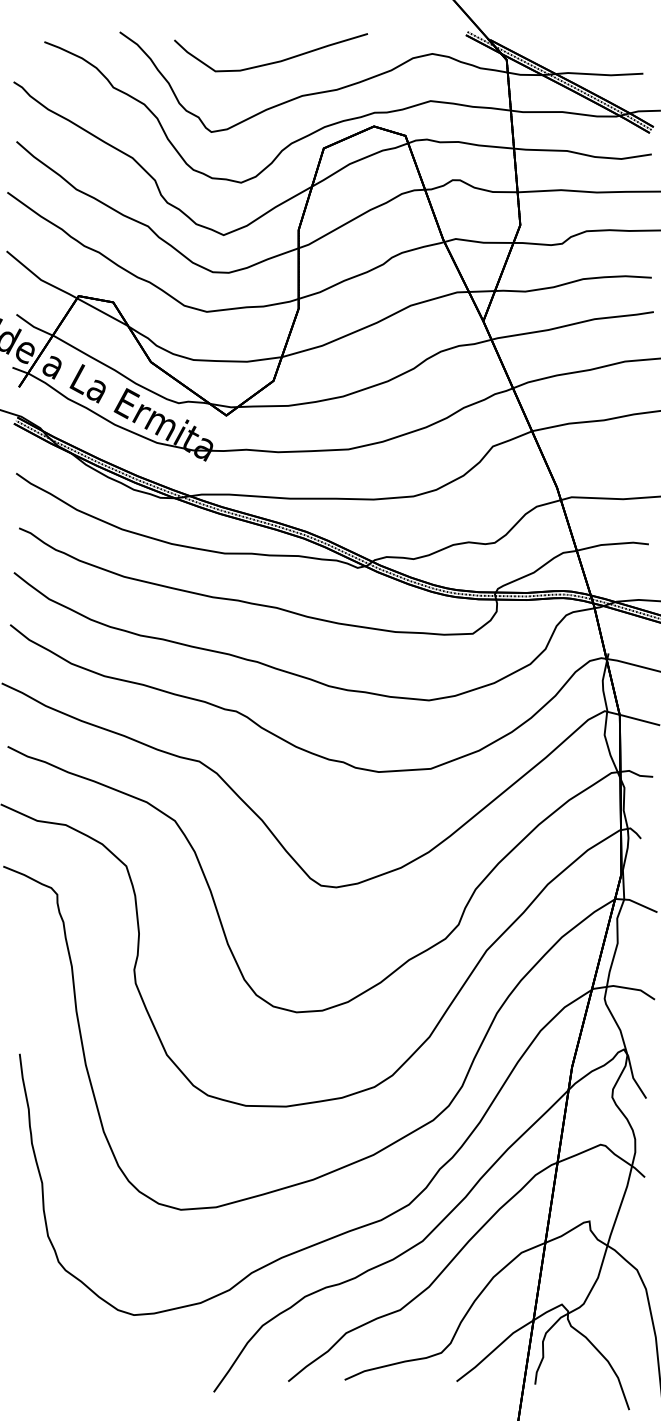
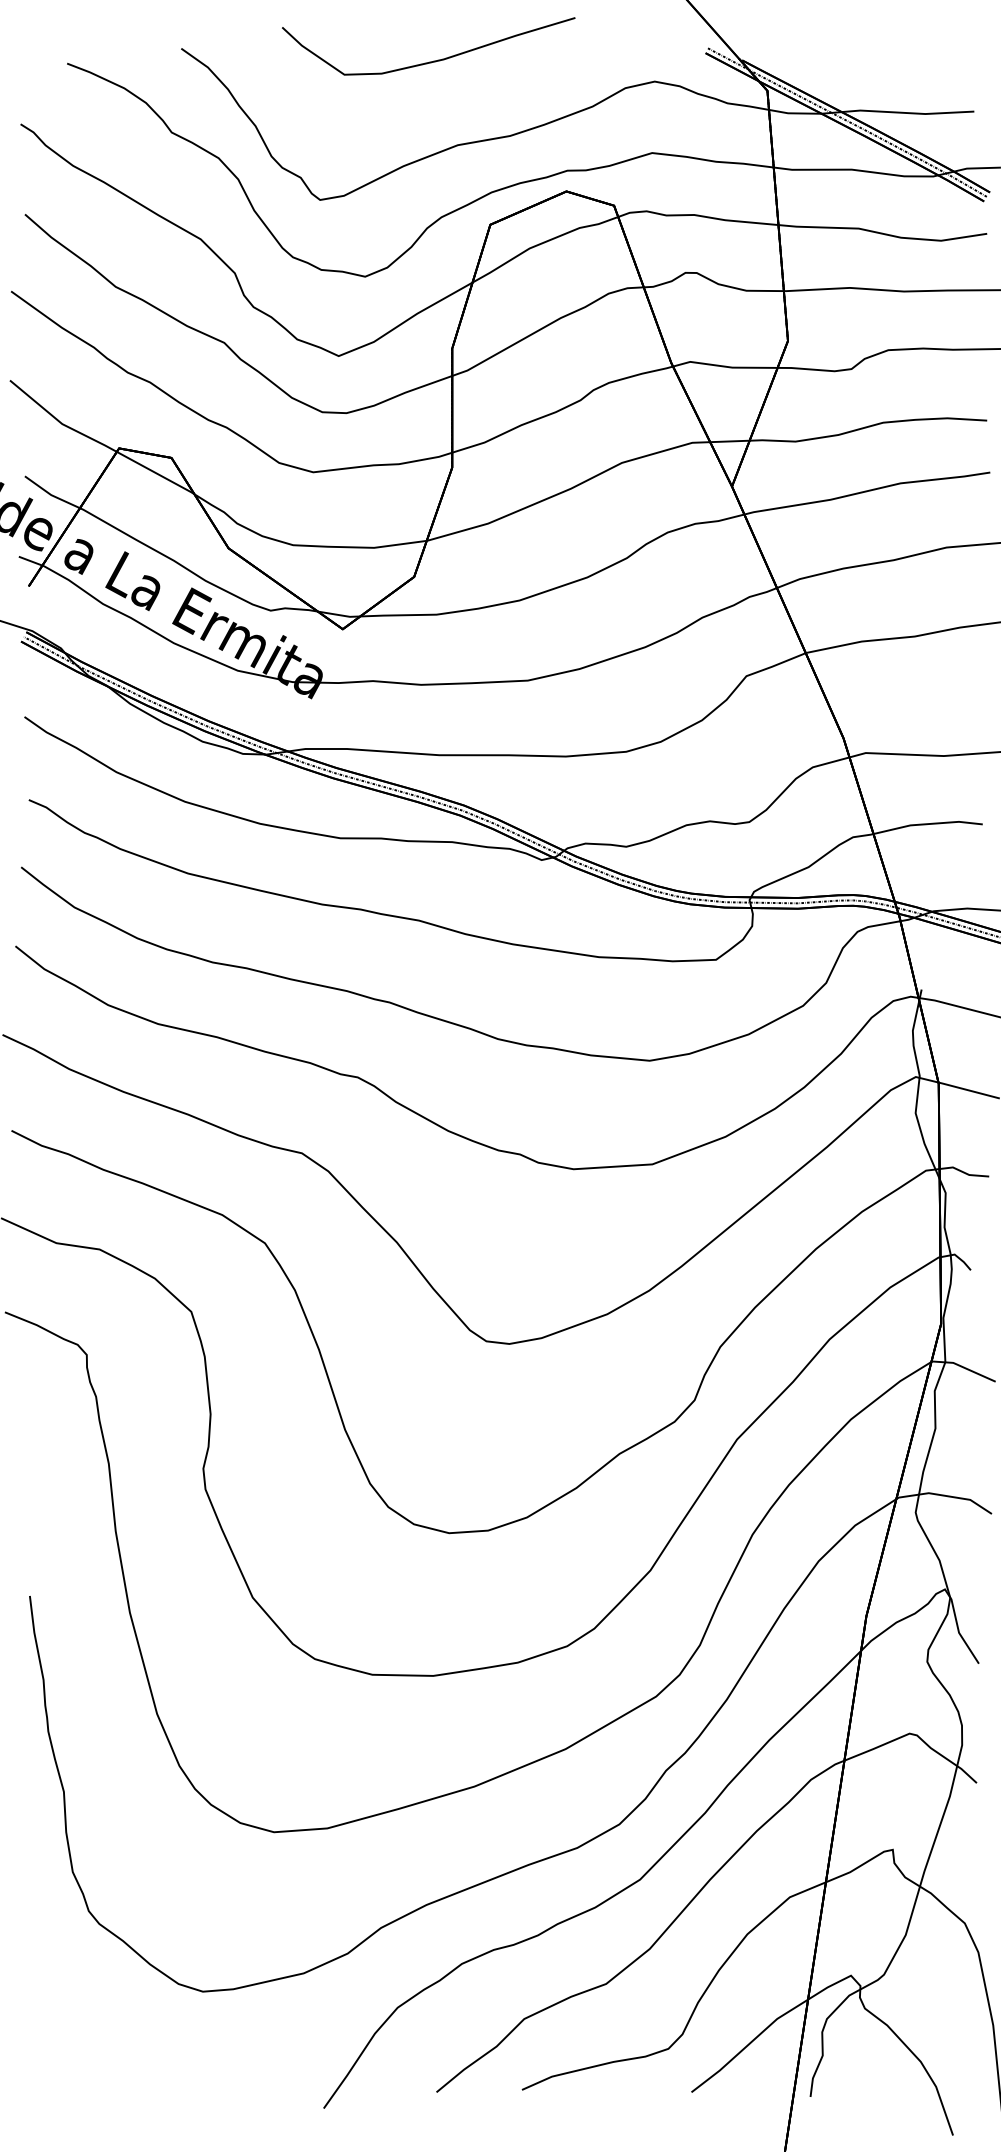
part: (274, 61) -> (433, 59), moved

